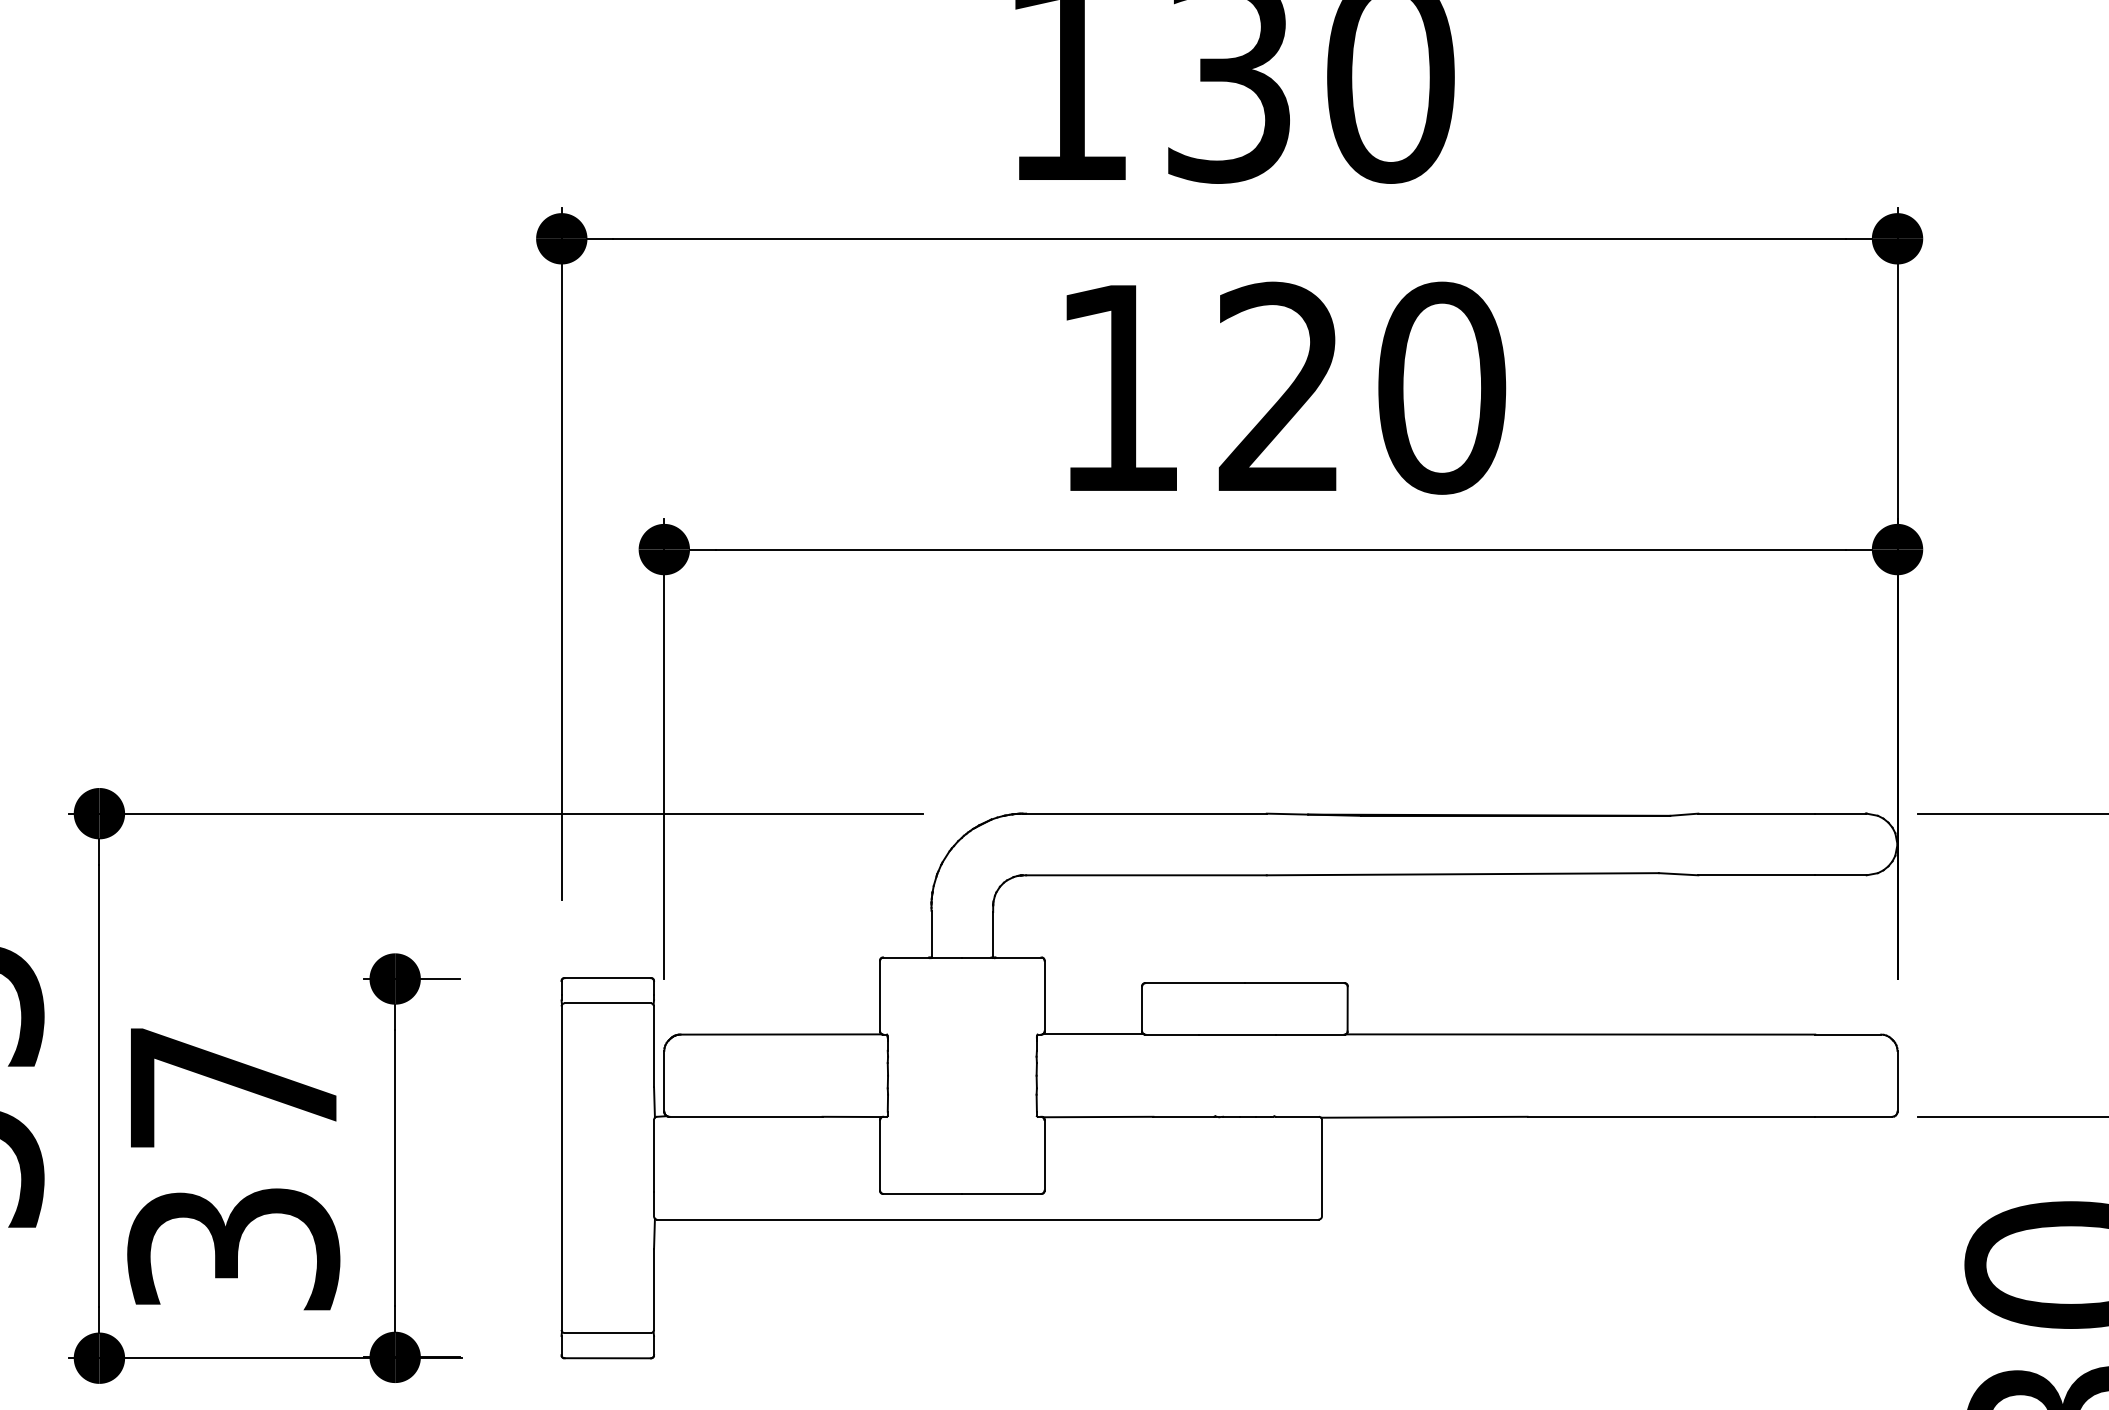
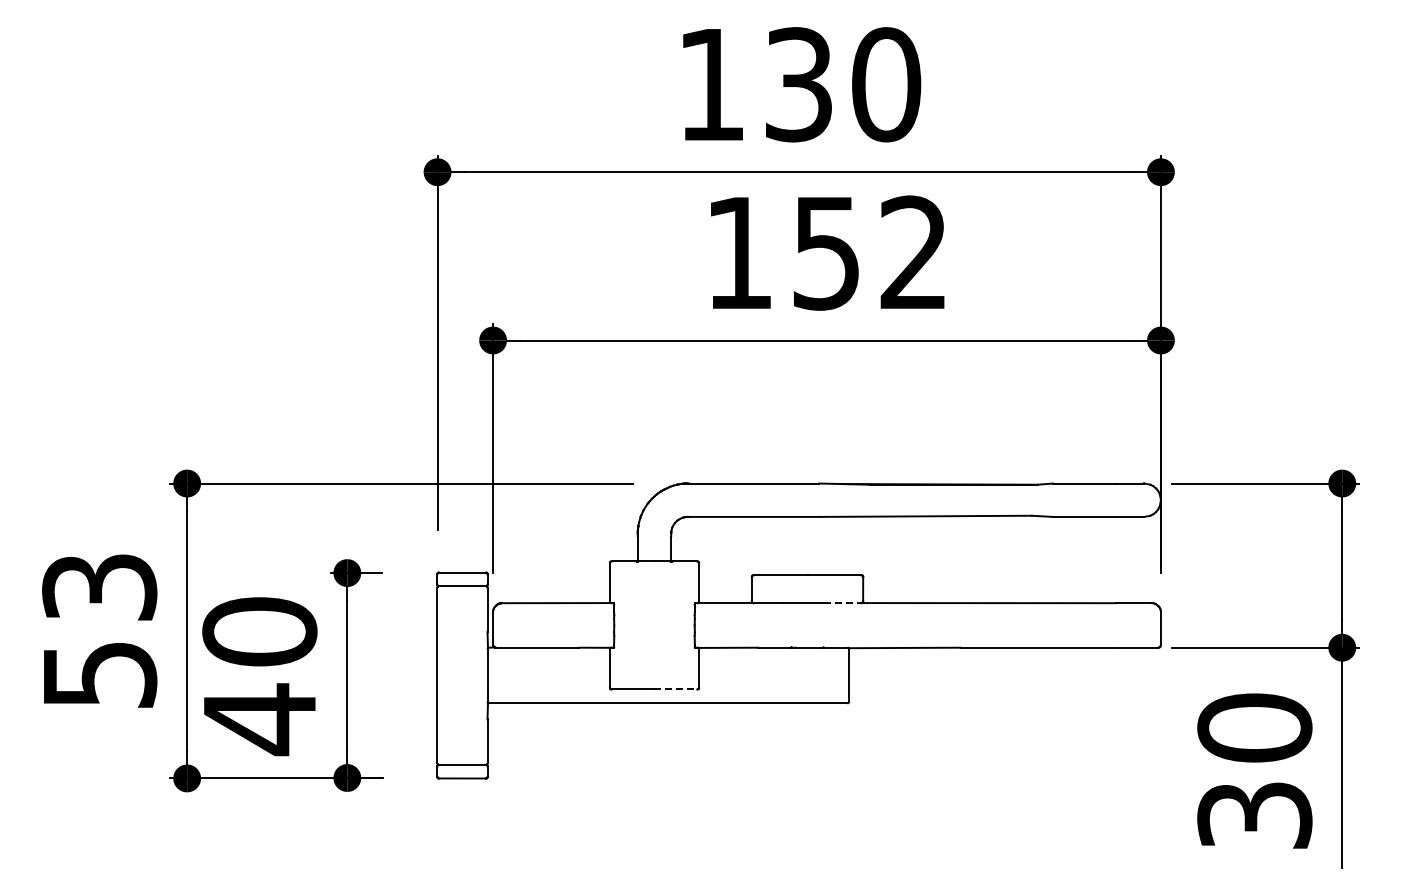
text: (1361, 387) -> (870, 252), 120 -> 152
line: (1309, 1035) -> (842, 603), solid -> dashed
text: (232, 1169) -> (259, 676), 37 -> 40
line: (1002, 1193) -> (676, 689), solid -> dashed

